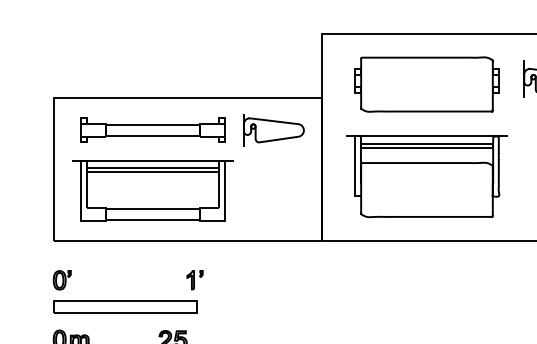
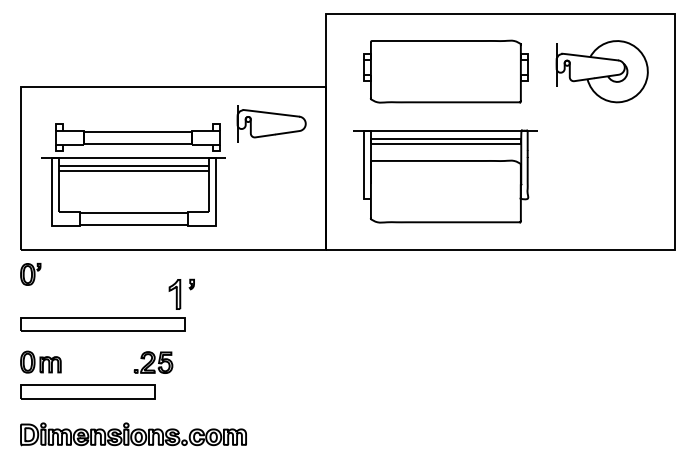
part: (152, 130) -> (137, 137), moved
part: (62, 279) -> (30, 273), moved
part: (194, 279) -> (181, 293), size x1.4

